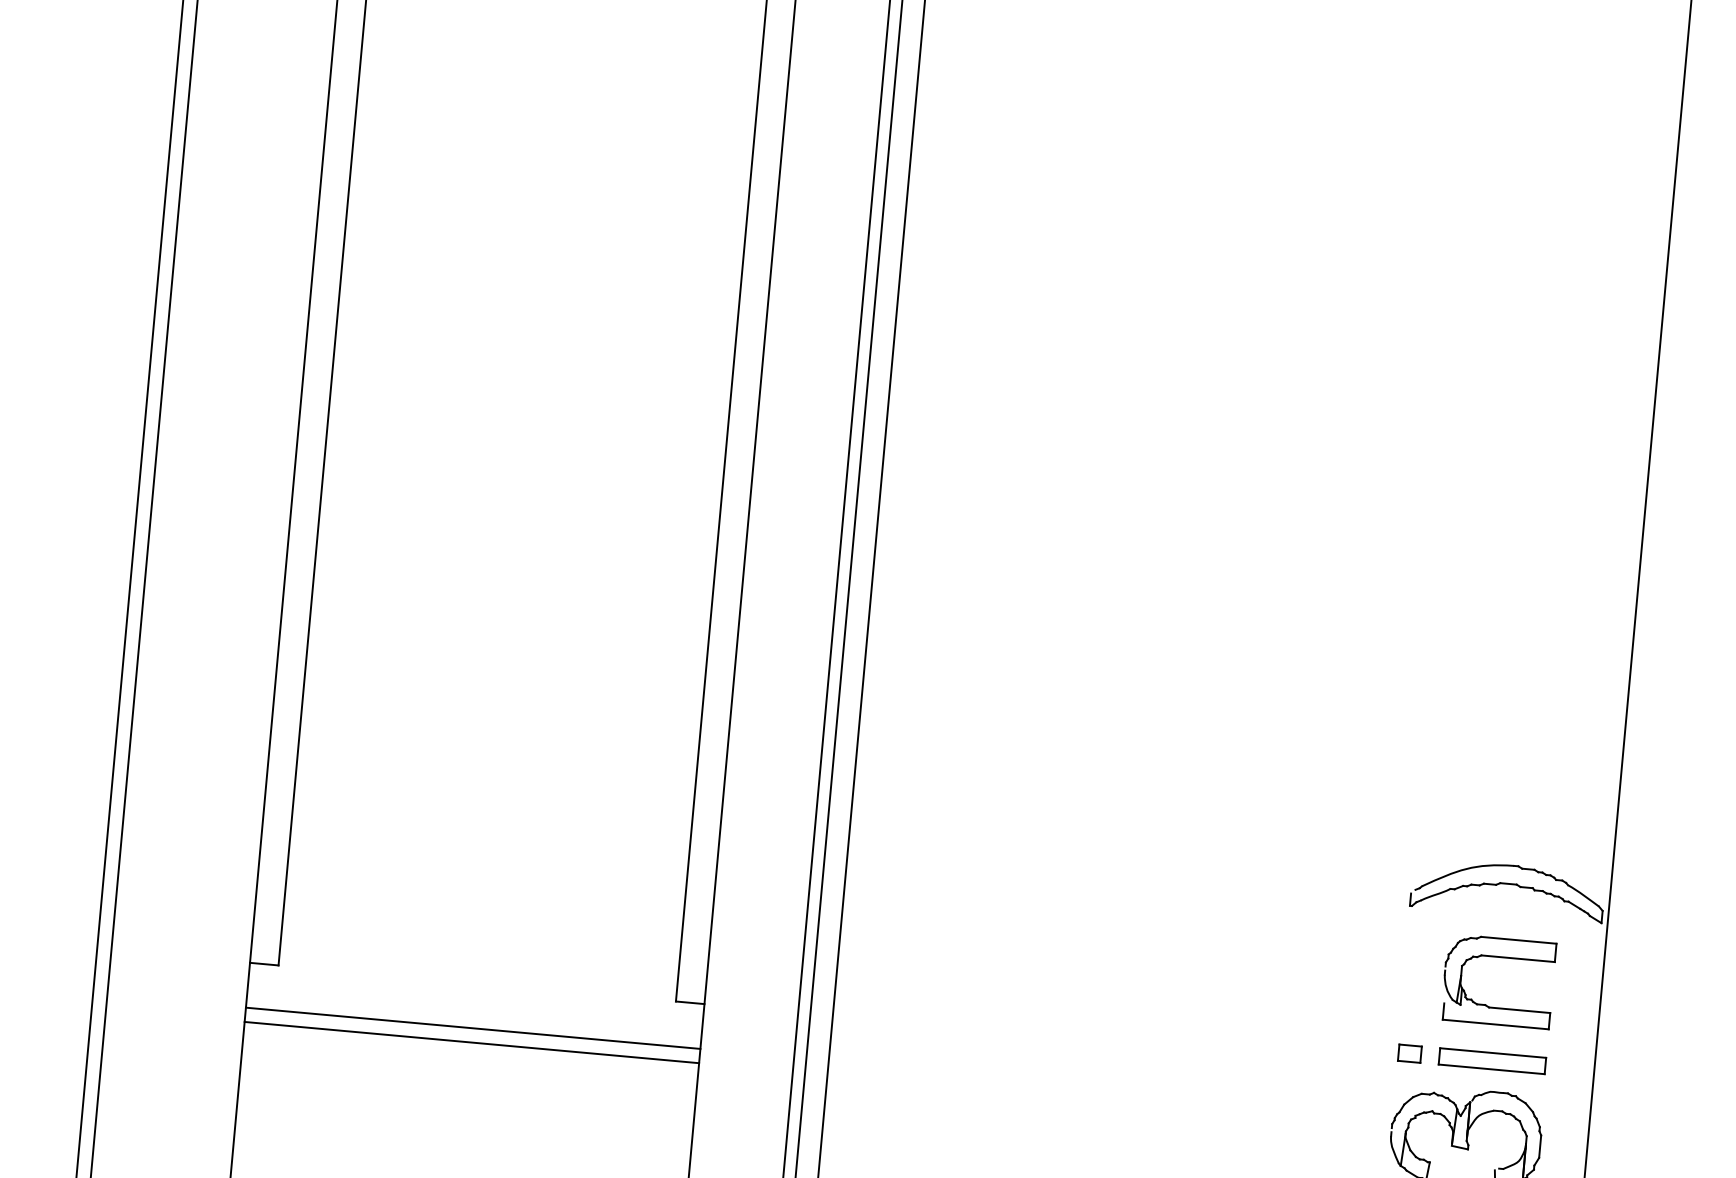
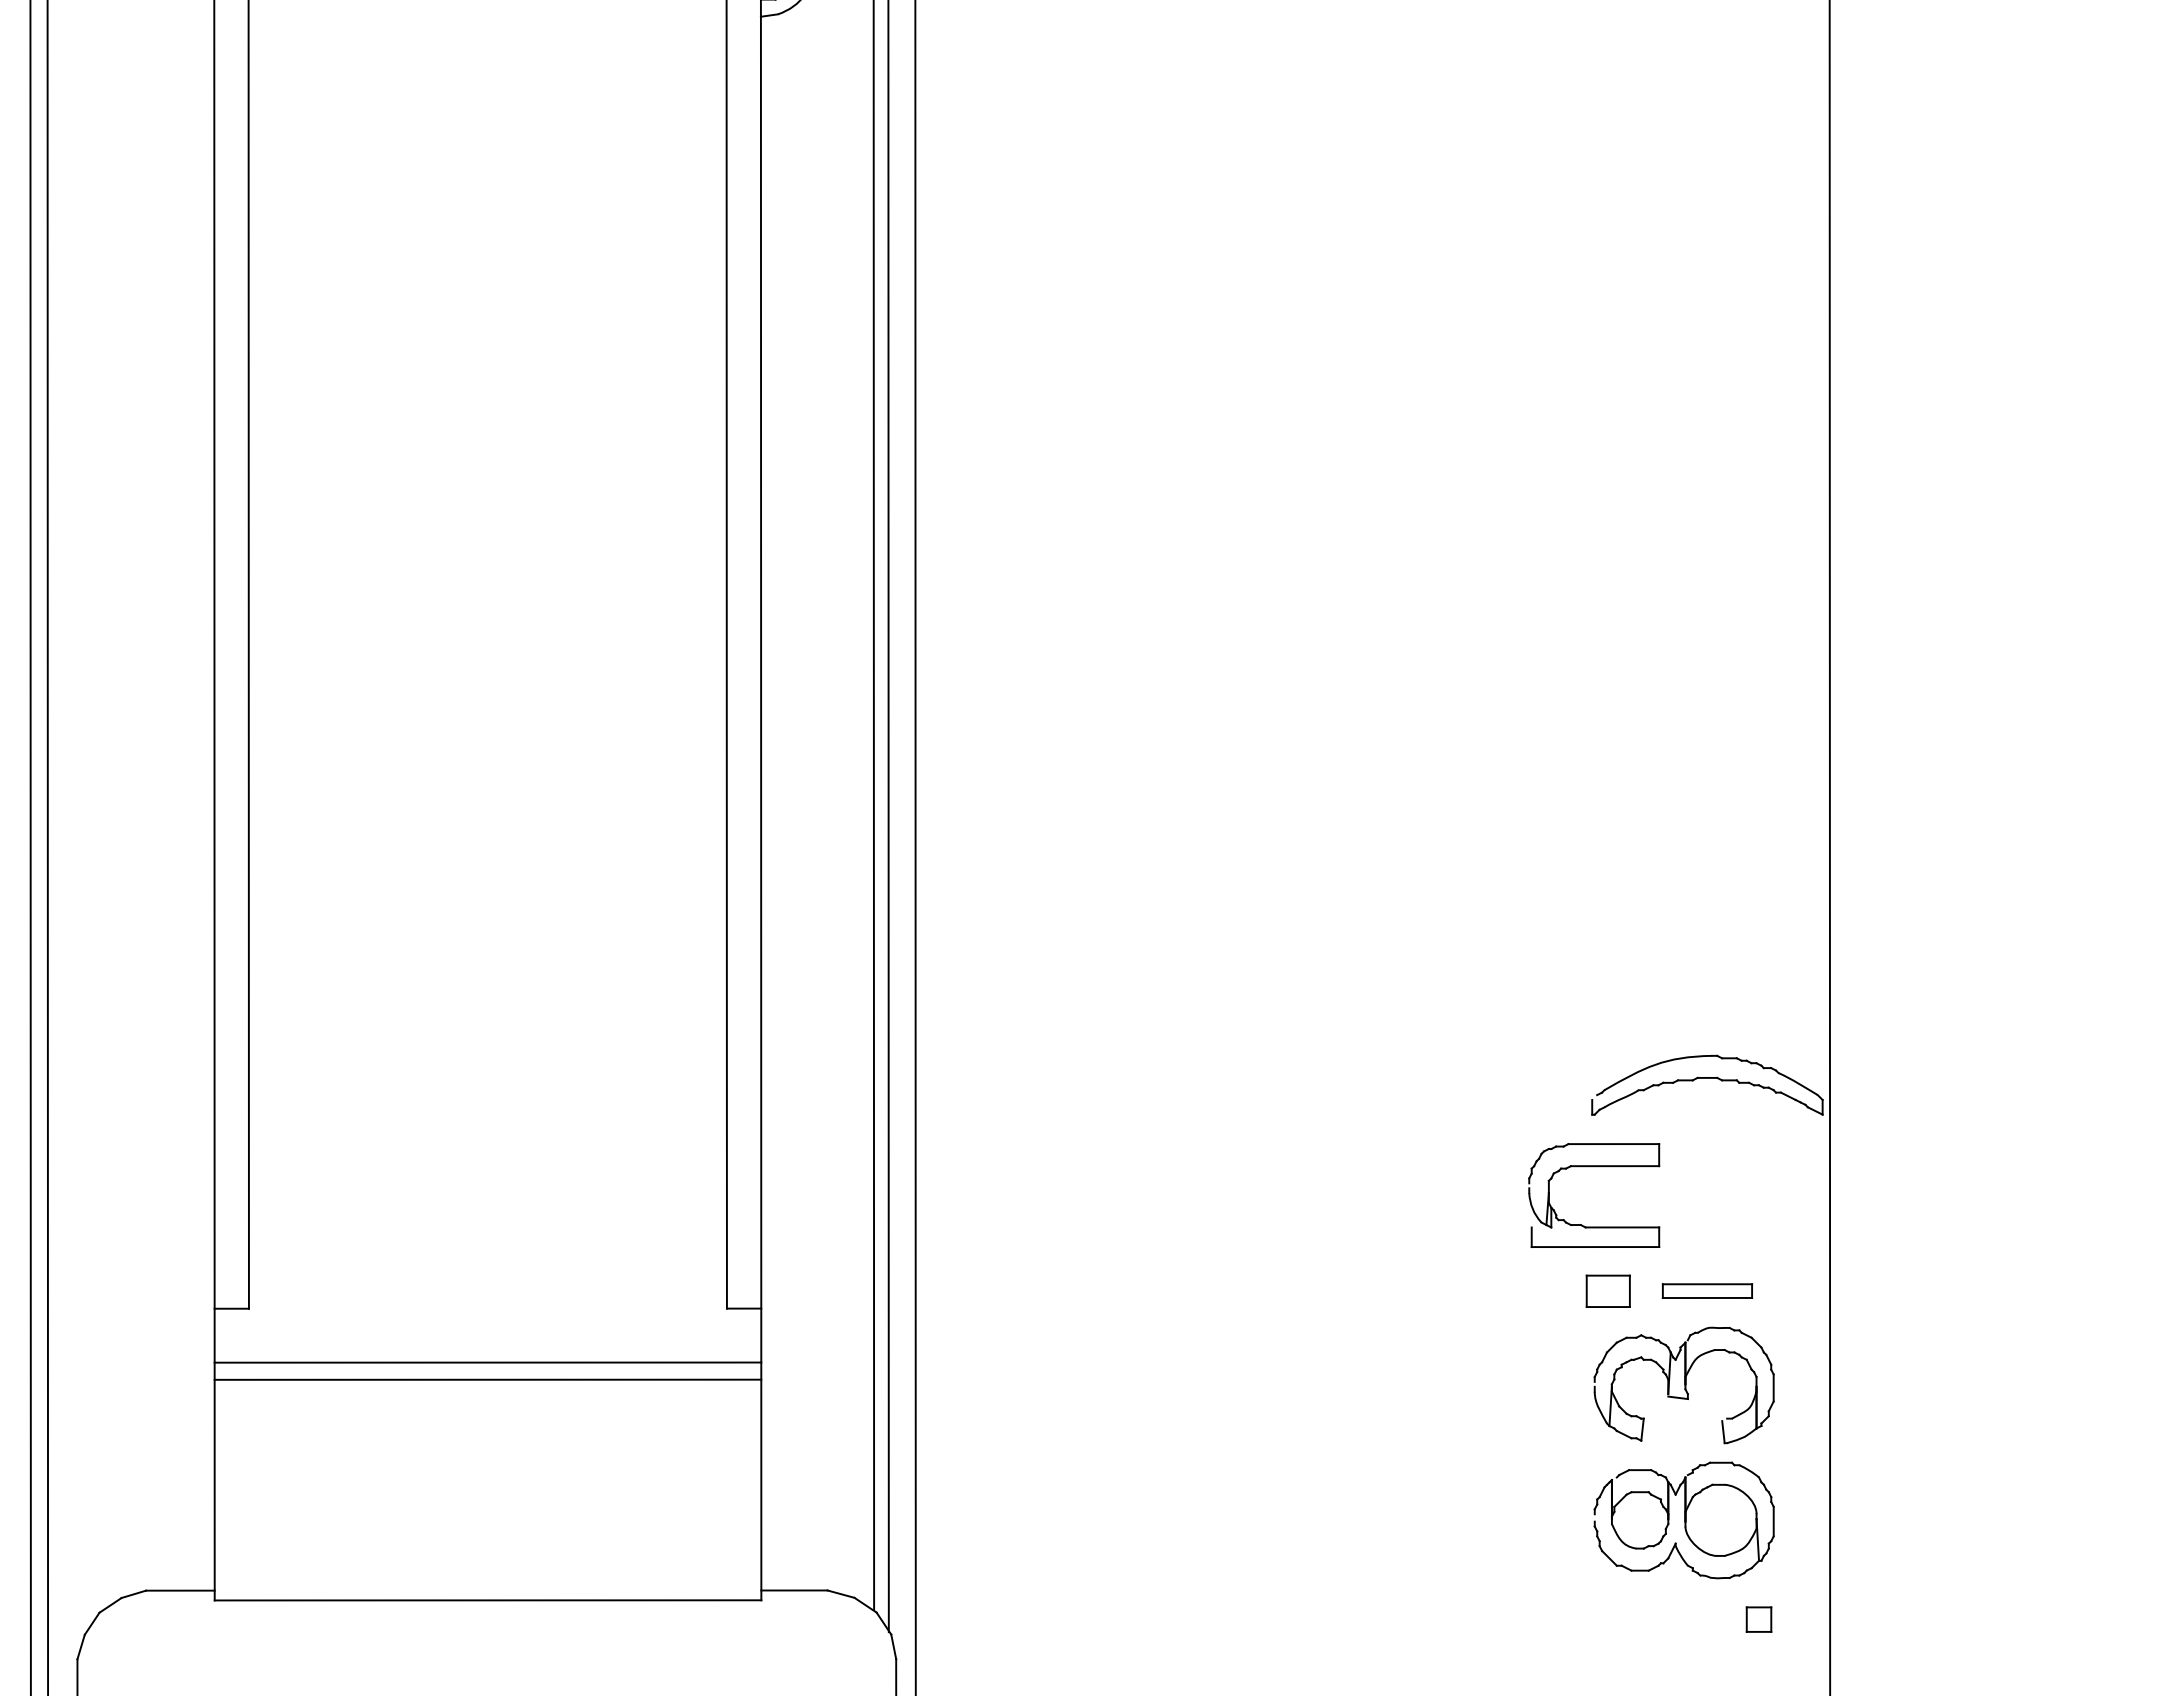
part: (1500, 958) -> (1594, 1167), moved
part: (1409, 1053) -> (1607, 1290), size x1.6
part: (1492, 1060) -> (1707, 1290), size x0.7

